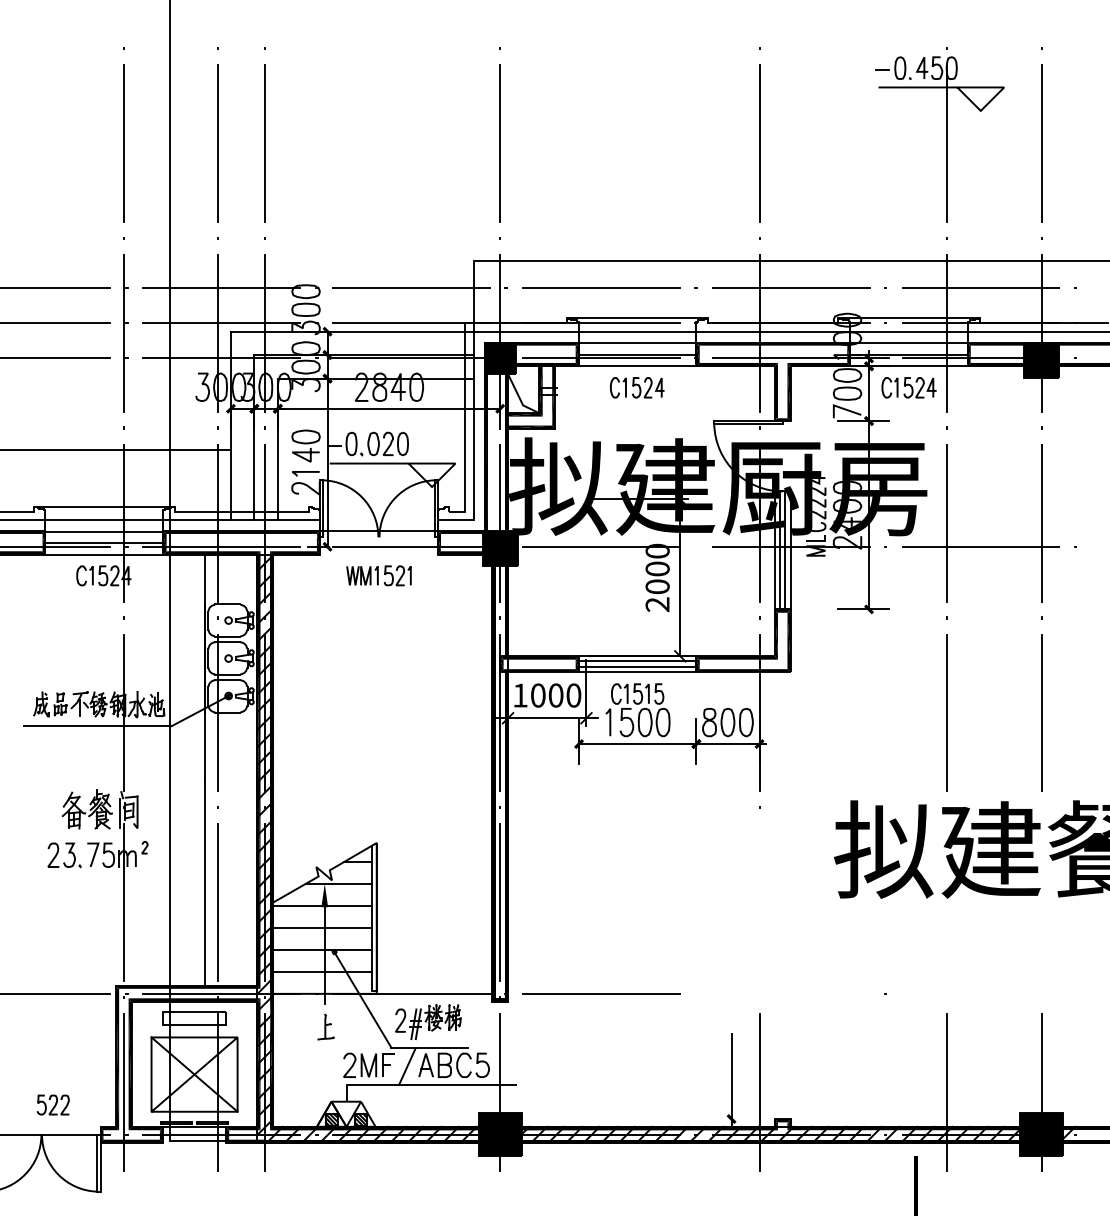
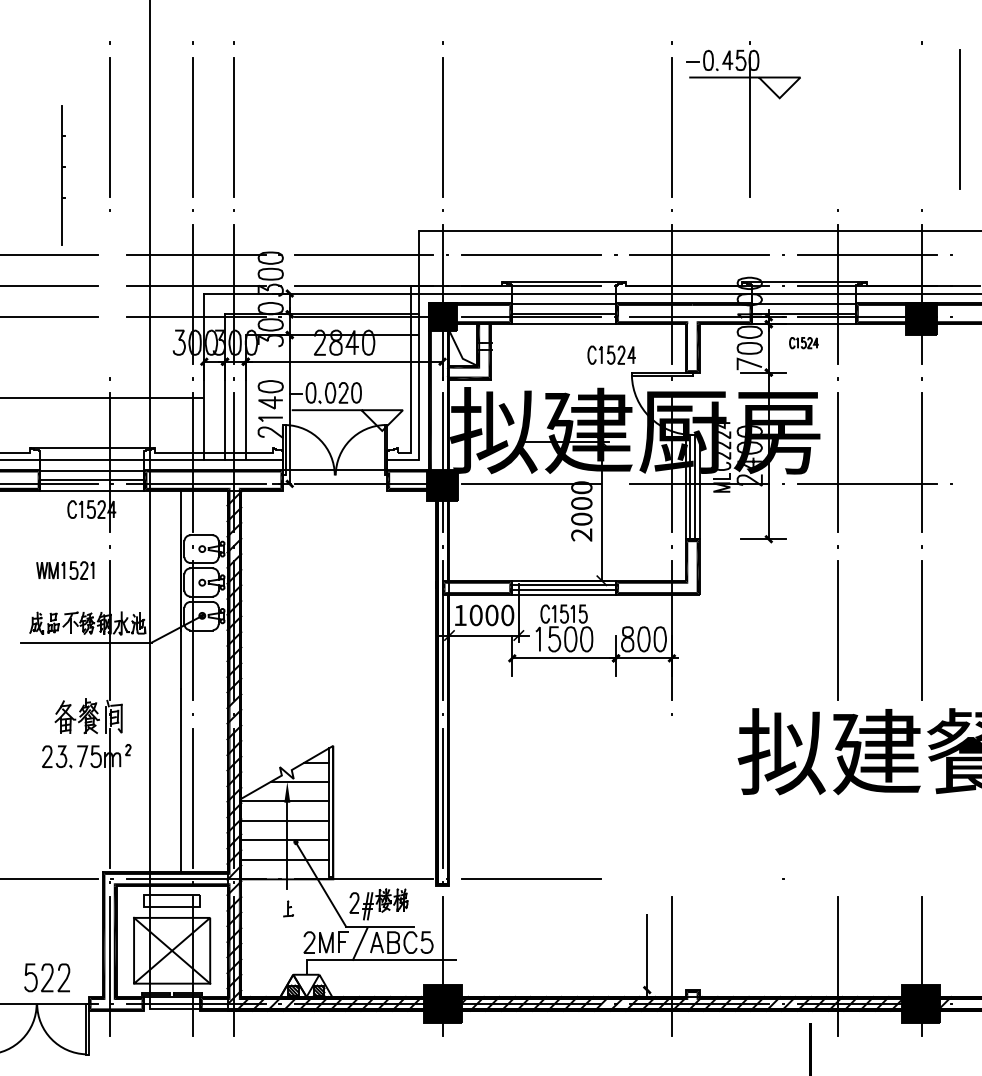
part: (939, 134) -> (743, 119), moved
line: (1041, 143) -> (959, 119), moved
part: (126, 332) -> (63, 175), moved
part: (636, 387) -> (611, 354), moved
part: (908, 387) -> (803, 342), size x0.6
part: (379, 575) -> (65, 570), moved
part: (326, 1026) -> (288, 908), size x0.7
part: (52, 1104) -> (46, 977), size x1.6

